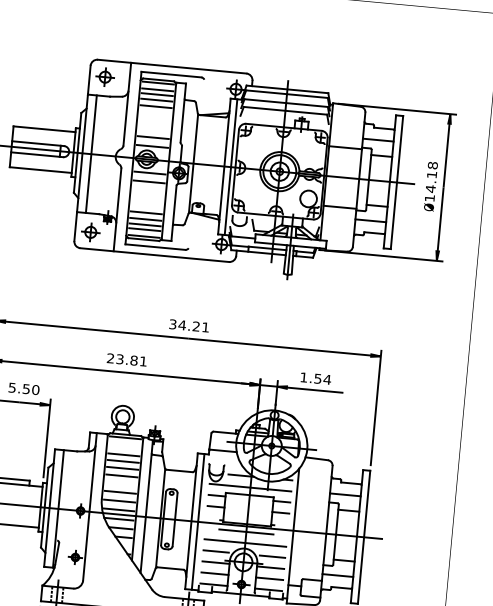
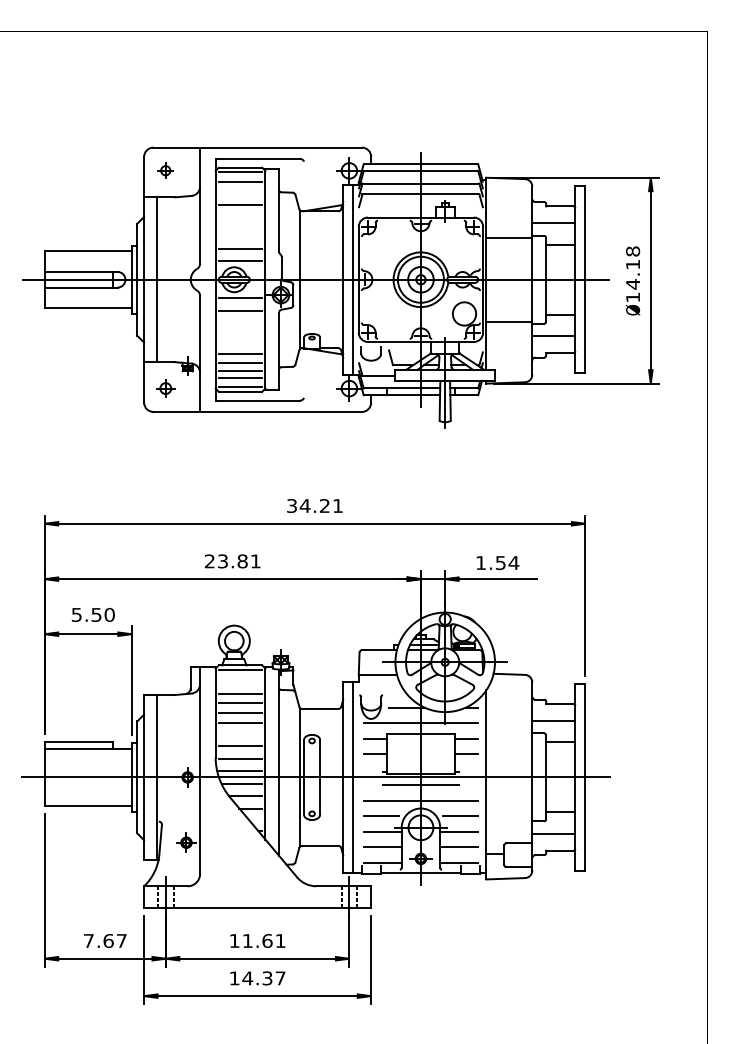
part: (104, 76) -> (165, 170), size x0.6
line: (157, 94) -> (240, 188), removed
line: (156, 100) -> (240, 196), removed
part: (90, 232) -> (165, 388), size x0.7

